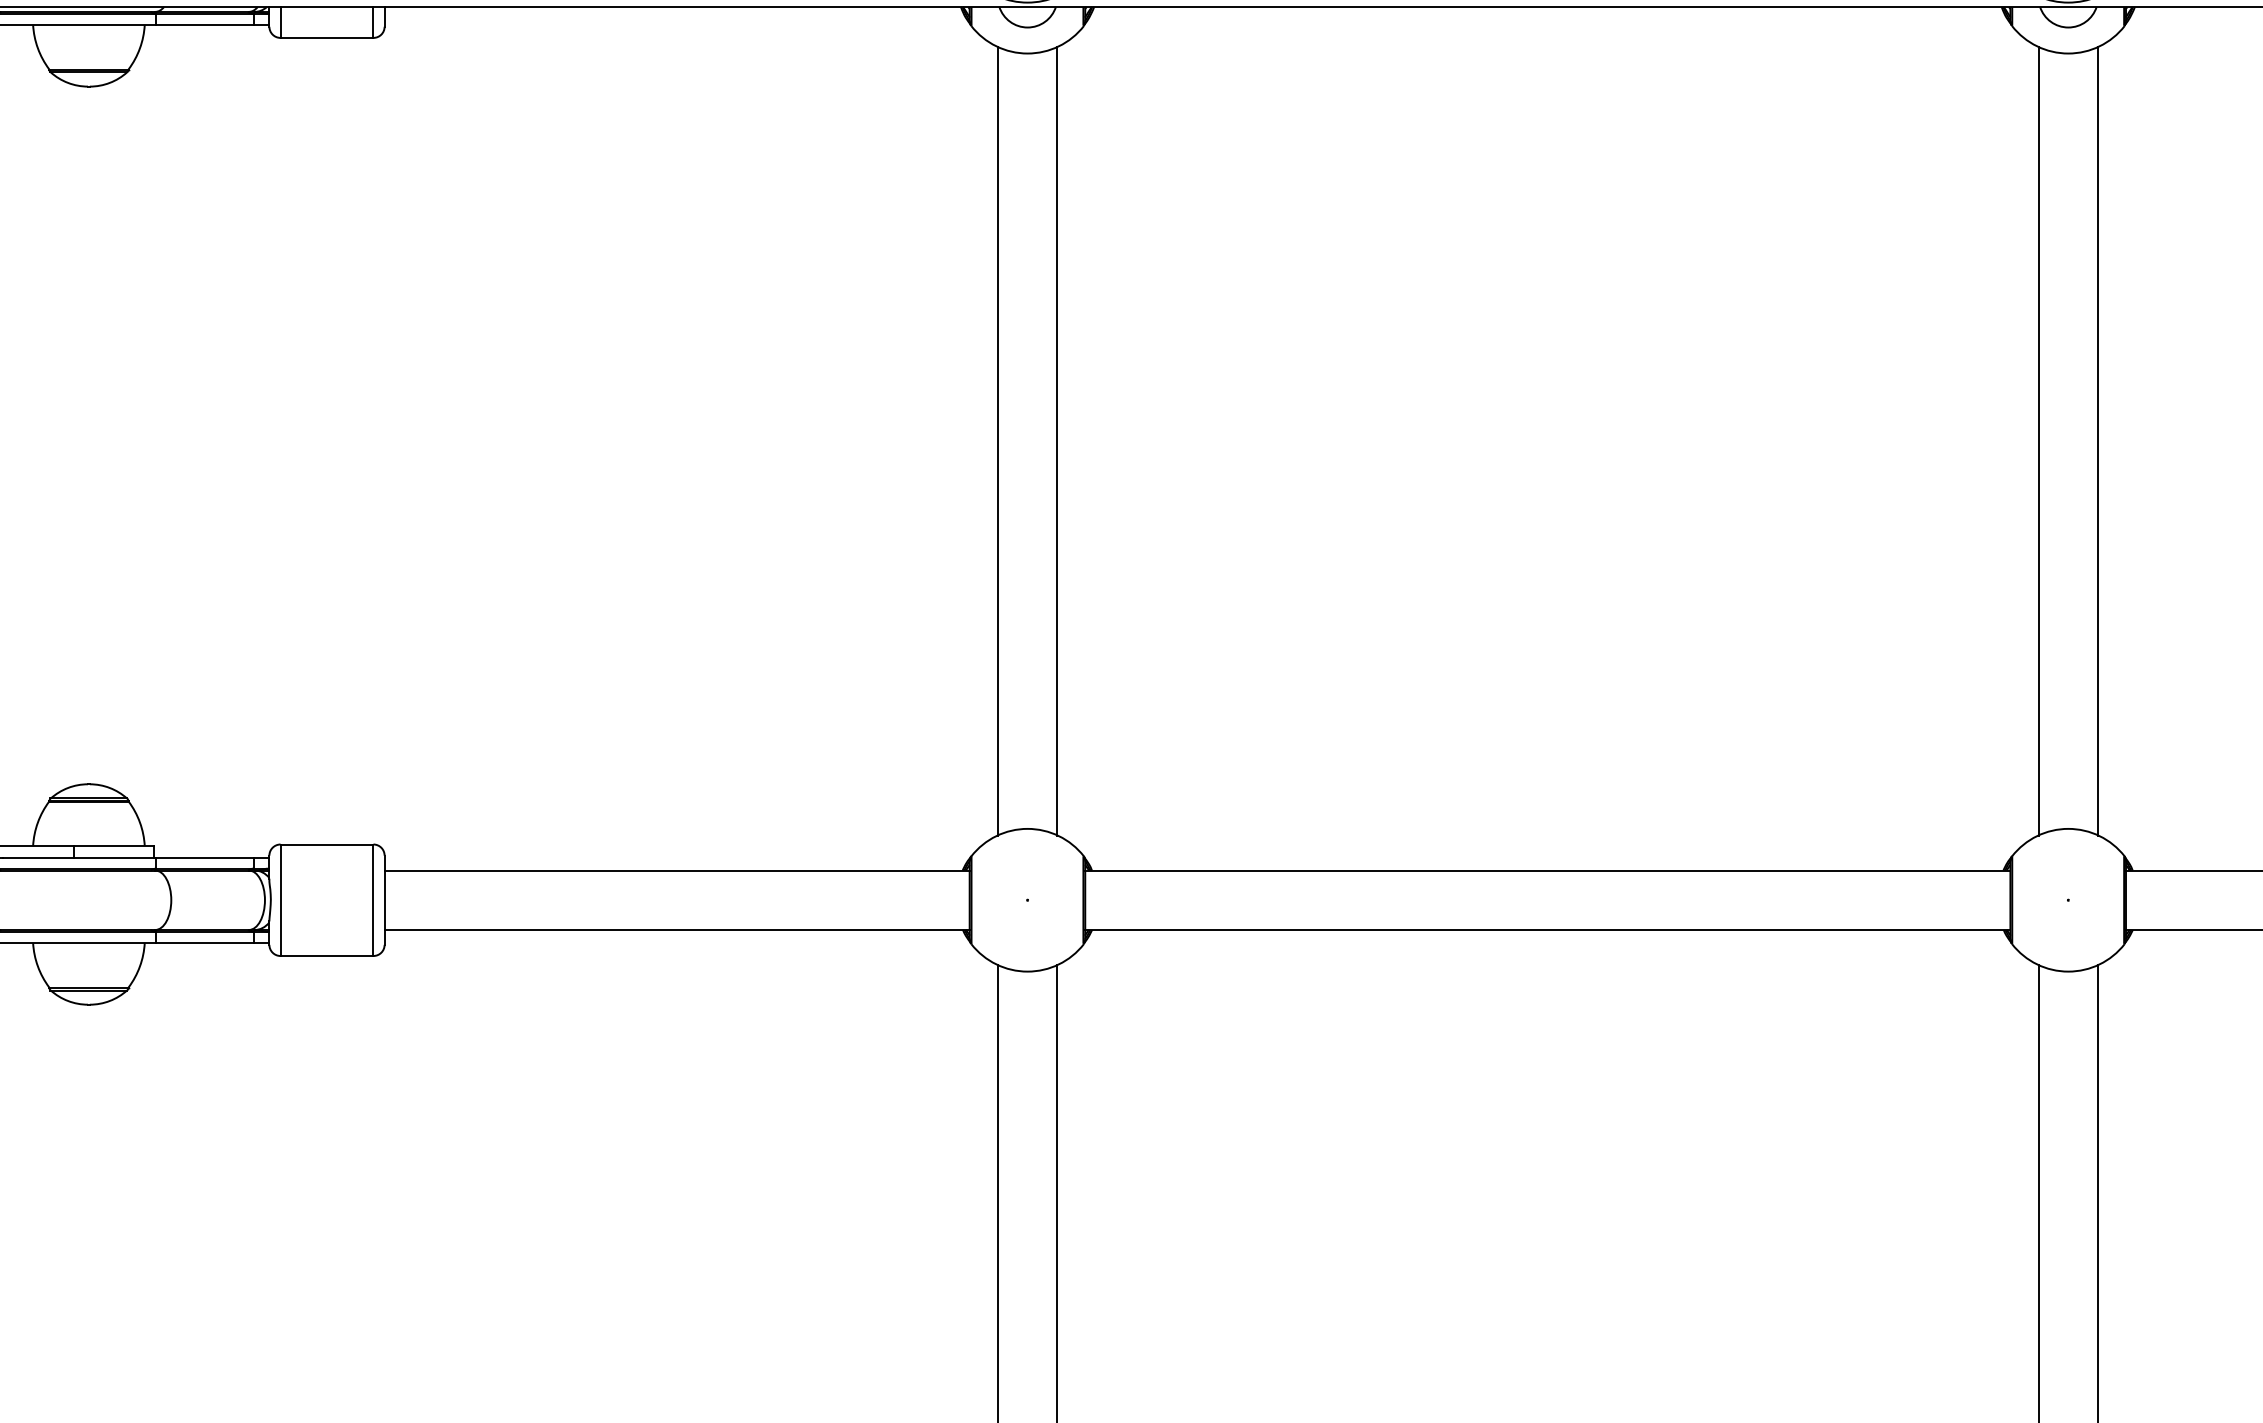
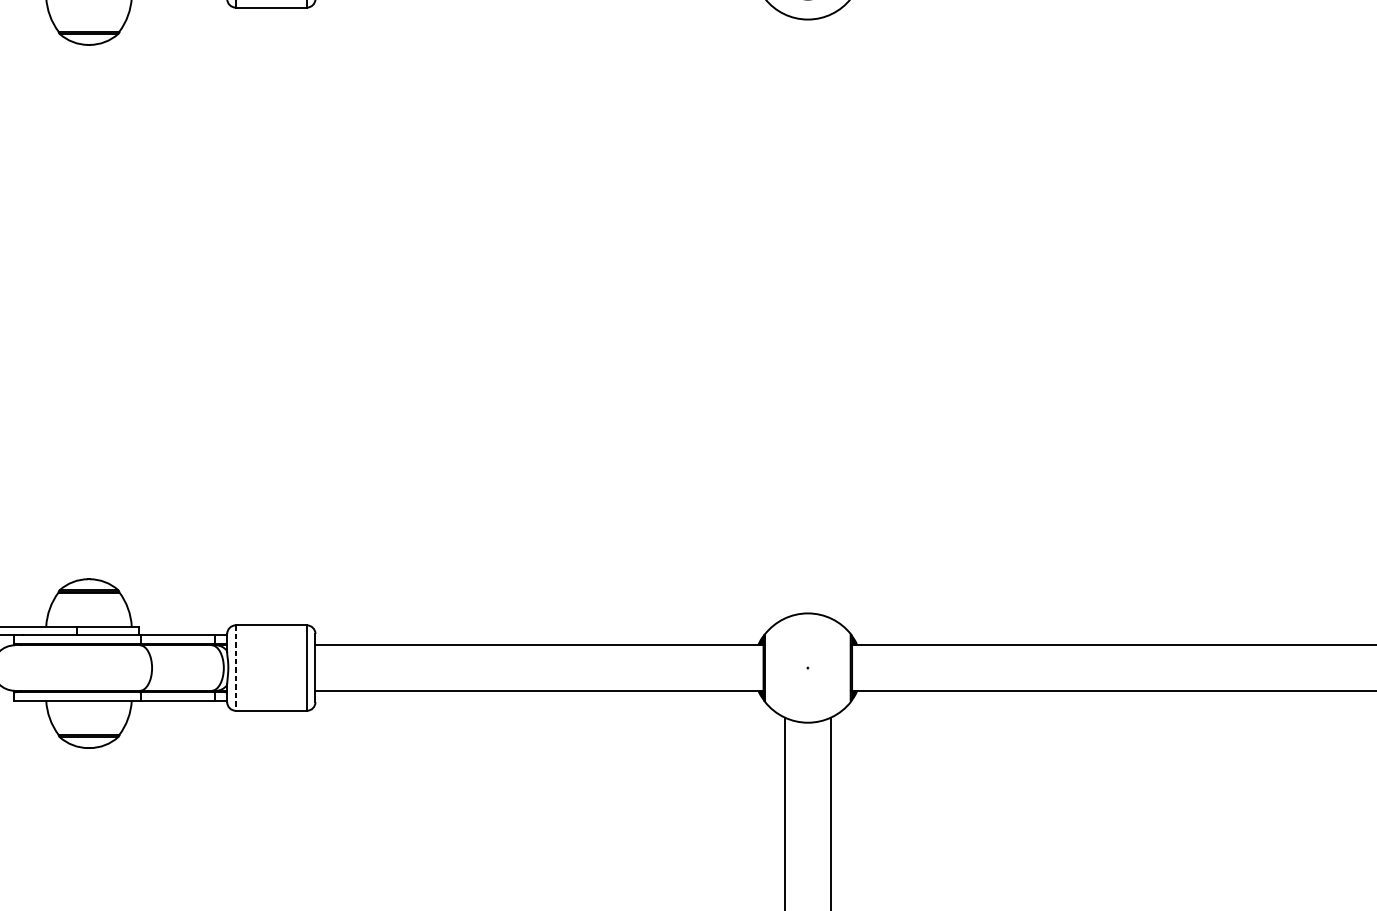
line: (997, 440) -> (784, 315), removed
line: (1057, 440) -> (830, 315), removed
line: (280, 900) -> (235, 668), solid -> dashed

